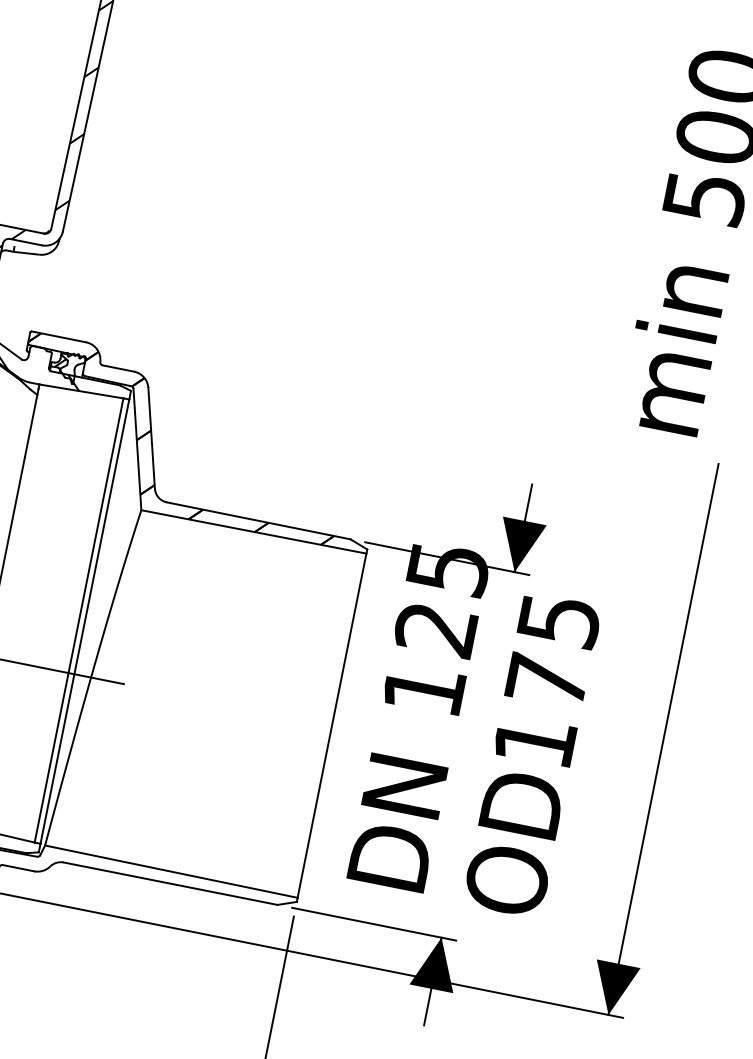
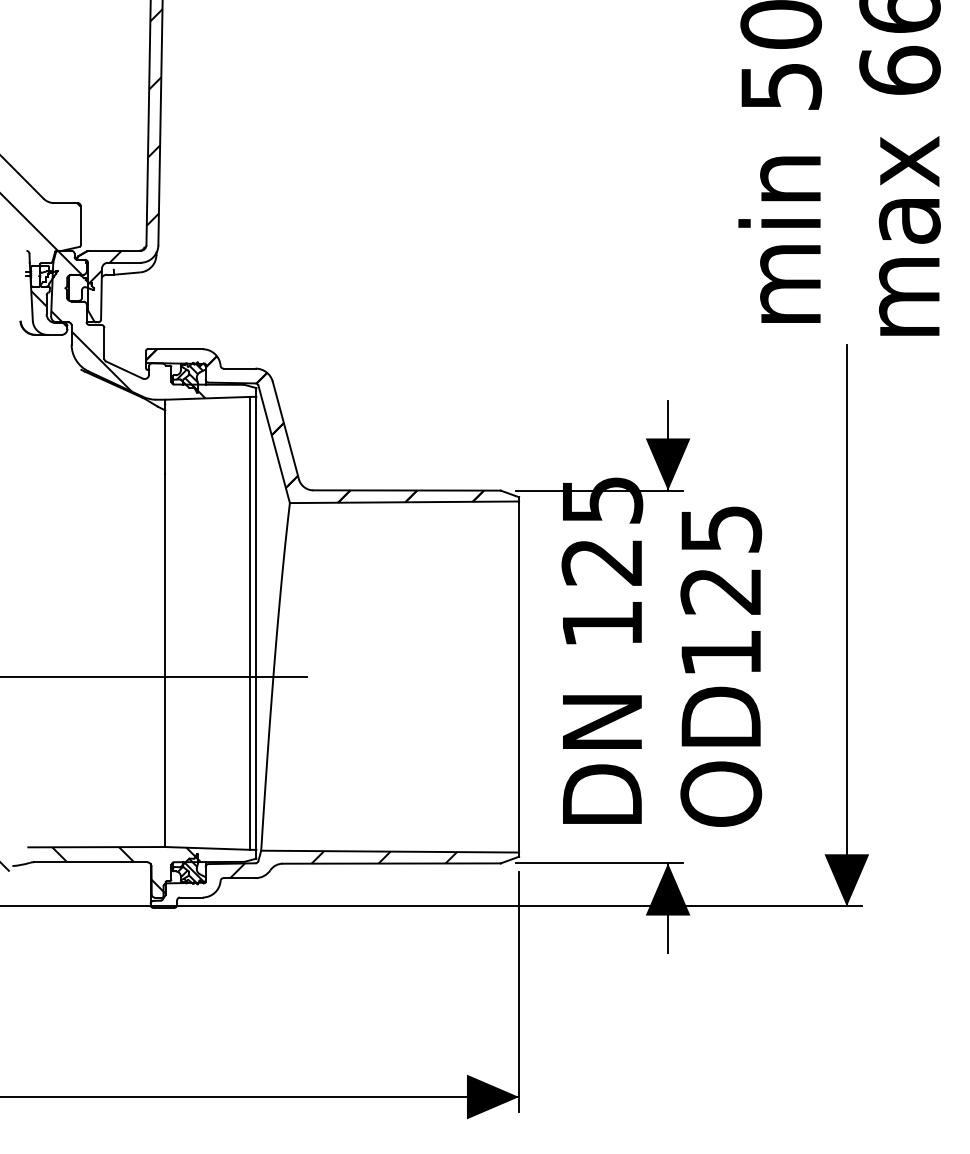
hatch: (71, 368) -> (193, 377), added
text: (546, 681) -> (720, 591), 175 -> 125
hatch: (123, 875) -> (343, 864), added

